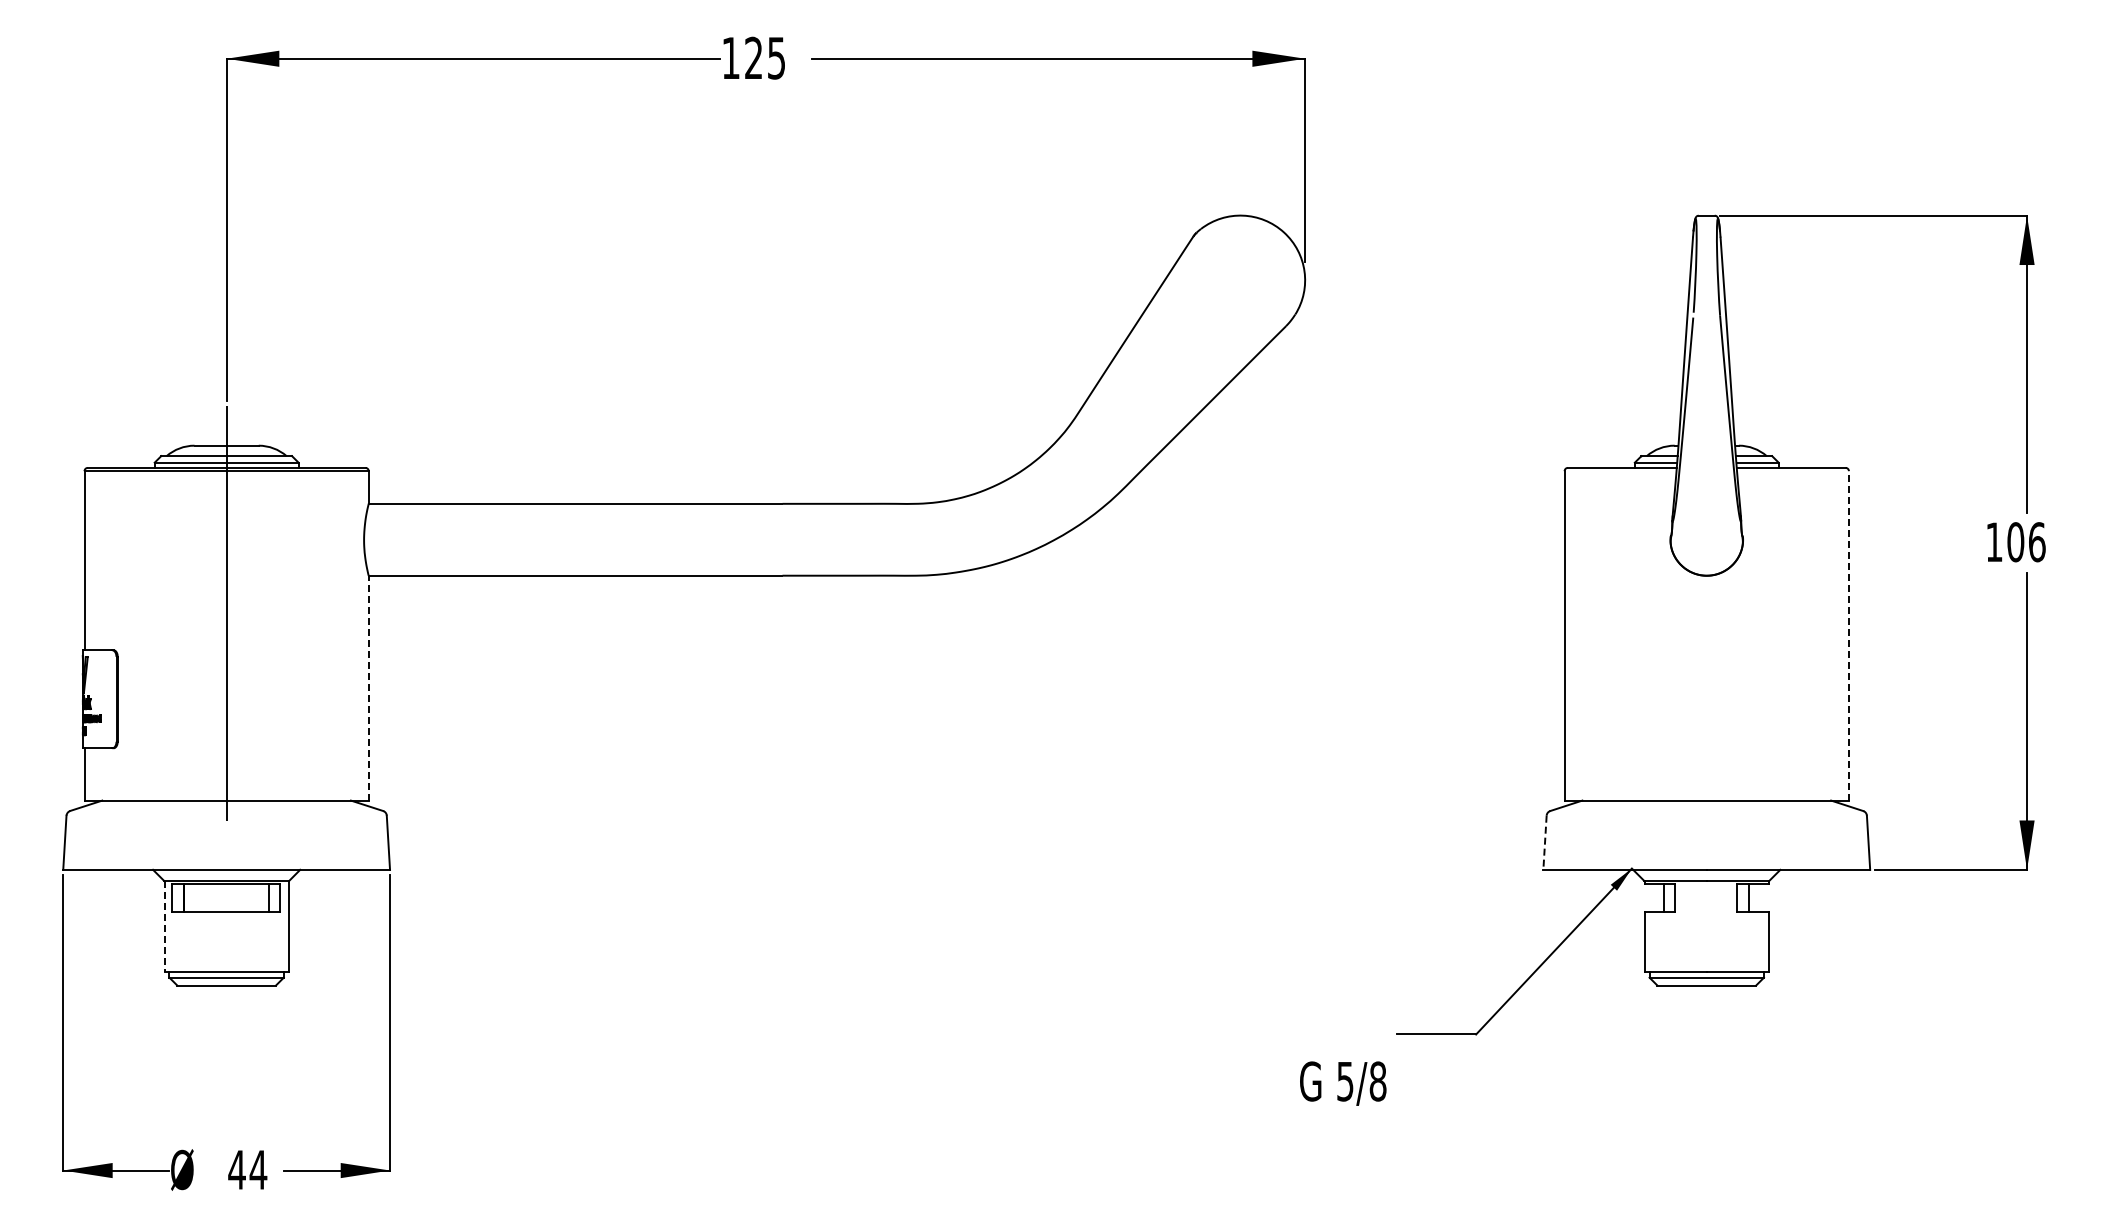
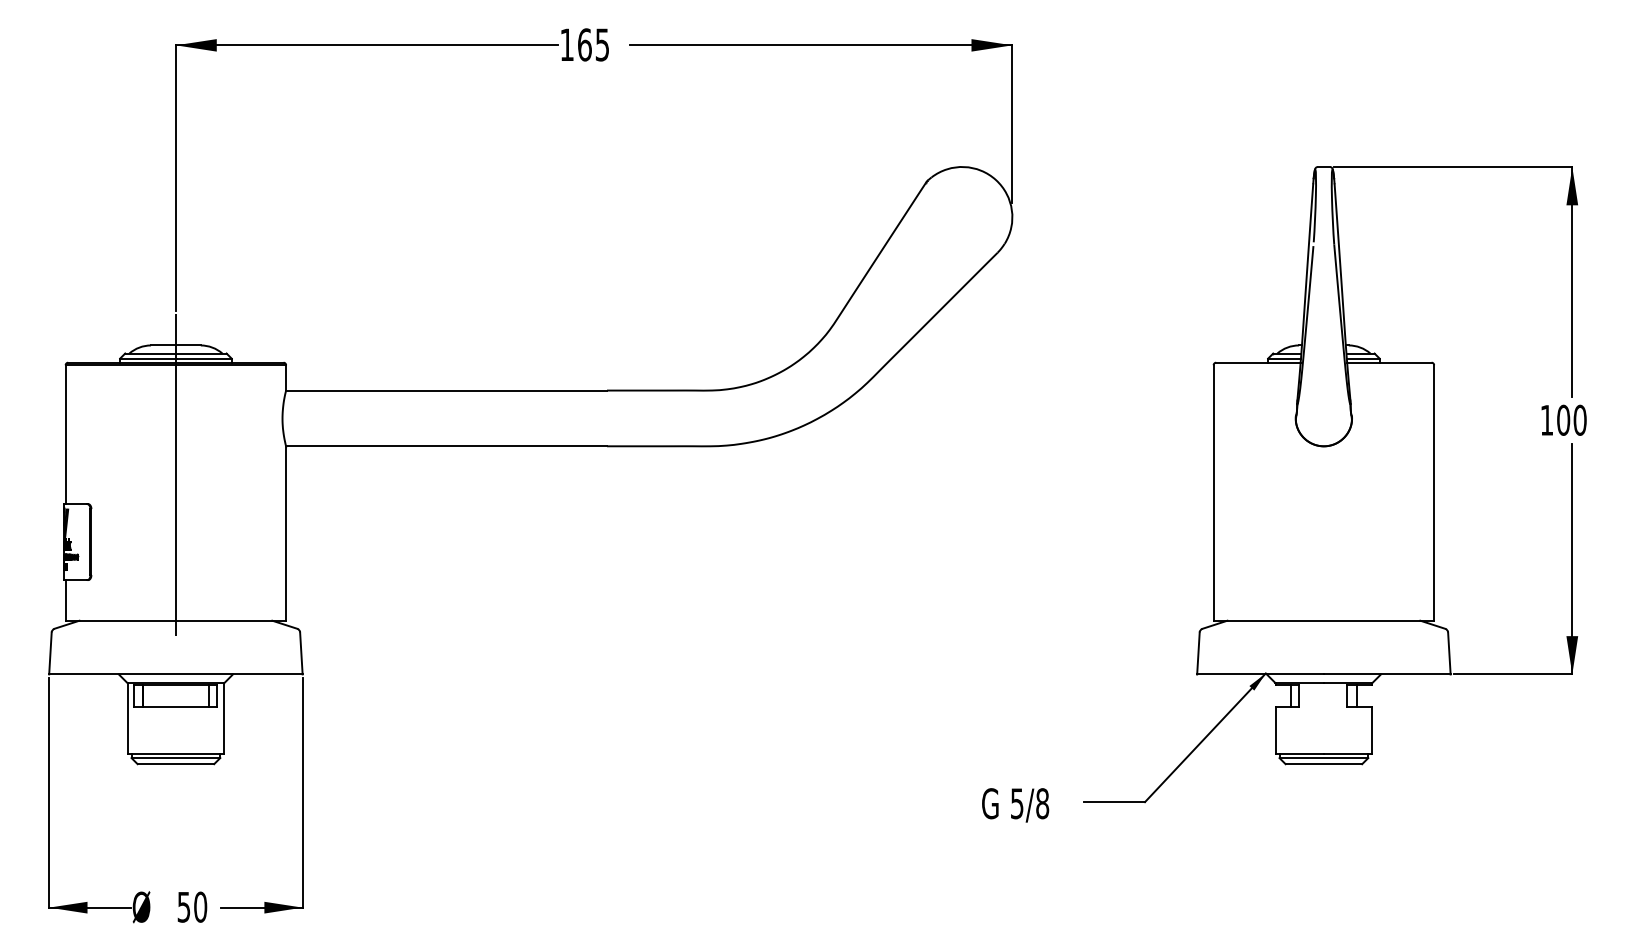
text: (754, 57) -> (585, 44), 125 -> 165
text: (2036, 542) -> (1579, 420), 106 -> 100
line: (1848, 635) -> (1433, 492), dashed -> solid
line: (368, 687) -> (285, 533), dashed -> solid
line: (1544, 843) -> (1198, 654), dashed -> solid
line: (164, 926) -> (127, 718), dashed -> solid
text: (1343, 1083) -> (1015, 805), moved
text: (247, 1169) -> (192, 906), 44 -> 50

